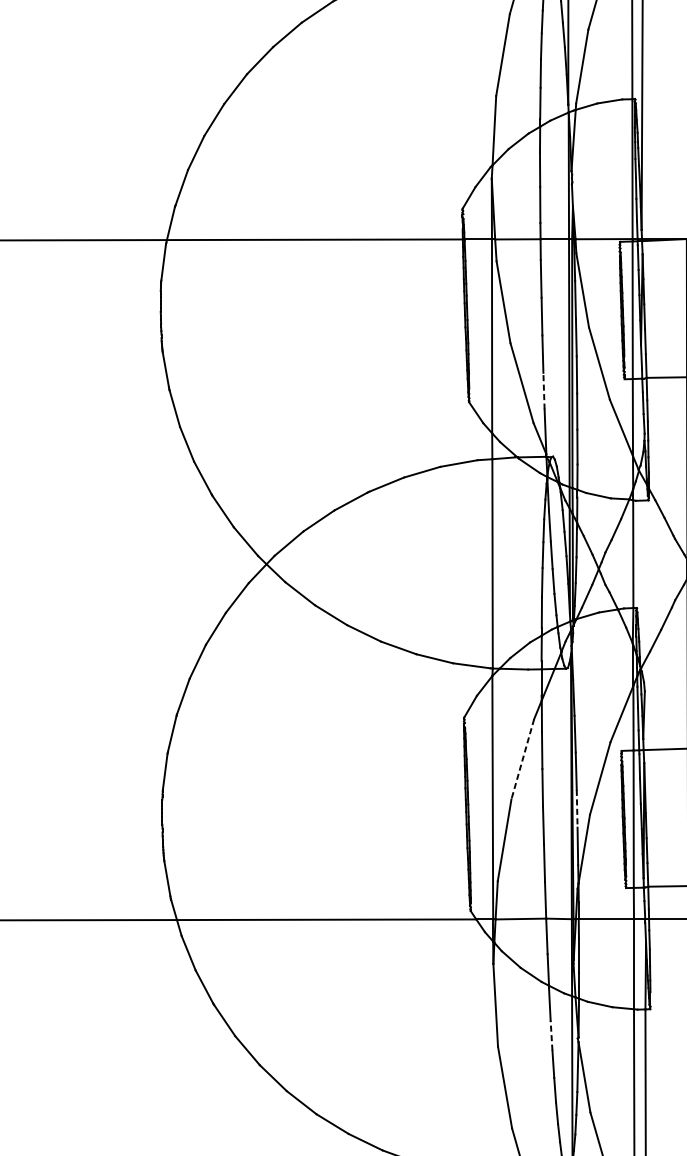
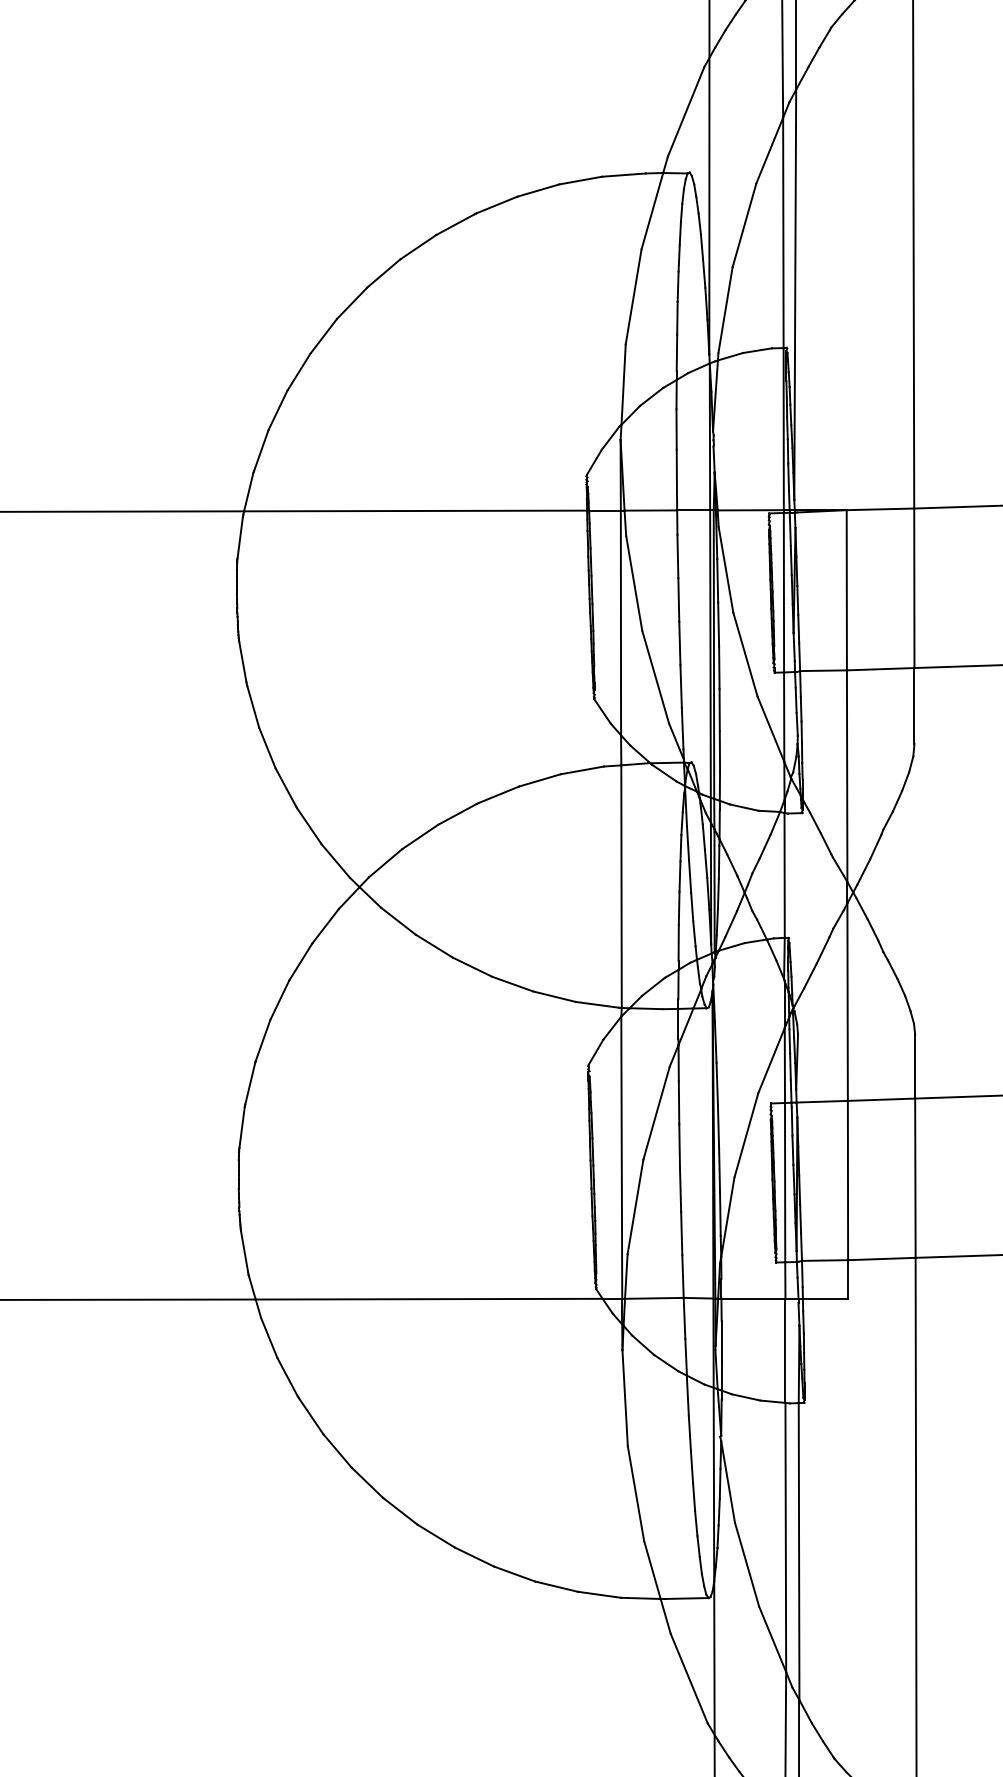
line: (544, 391) -> (681, 686), dashed -> solid
line: (522, 759) -> (656, 1113), dashed -> solid
line: (577, 808) -> (719, 1170), dashed -> solid
line: (551, 1034) -> (689, 1432), dashed -> solid

